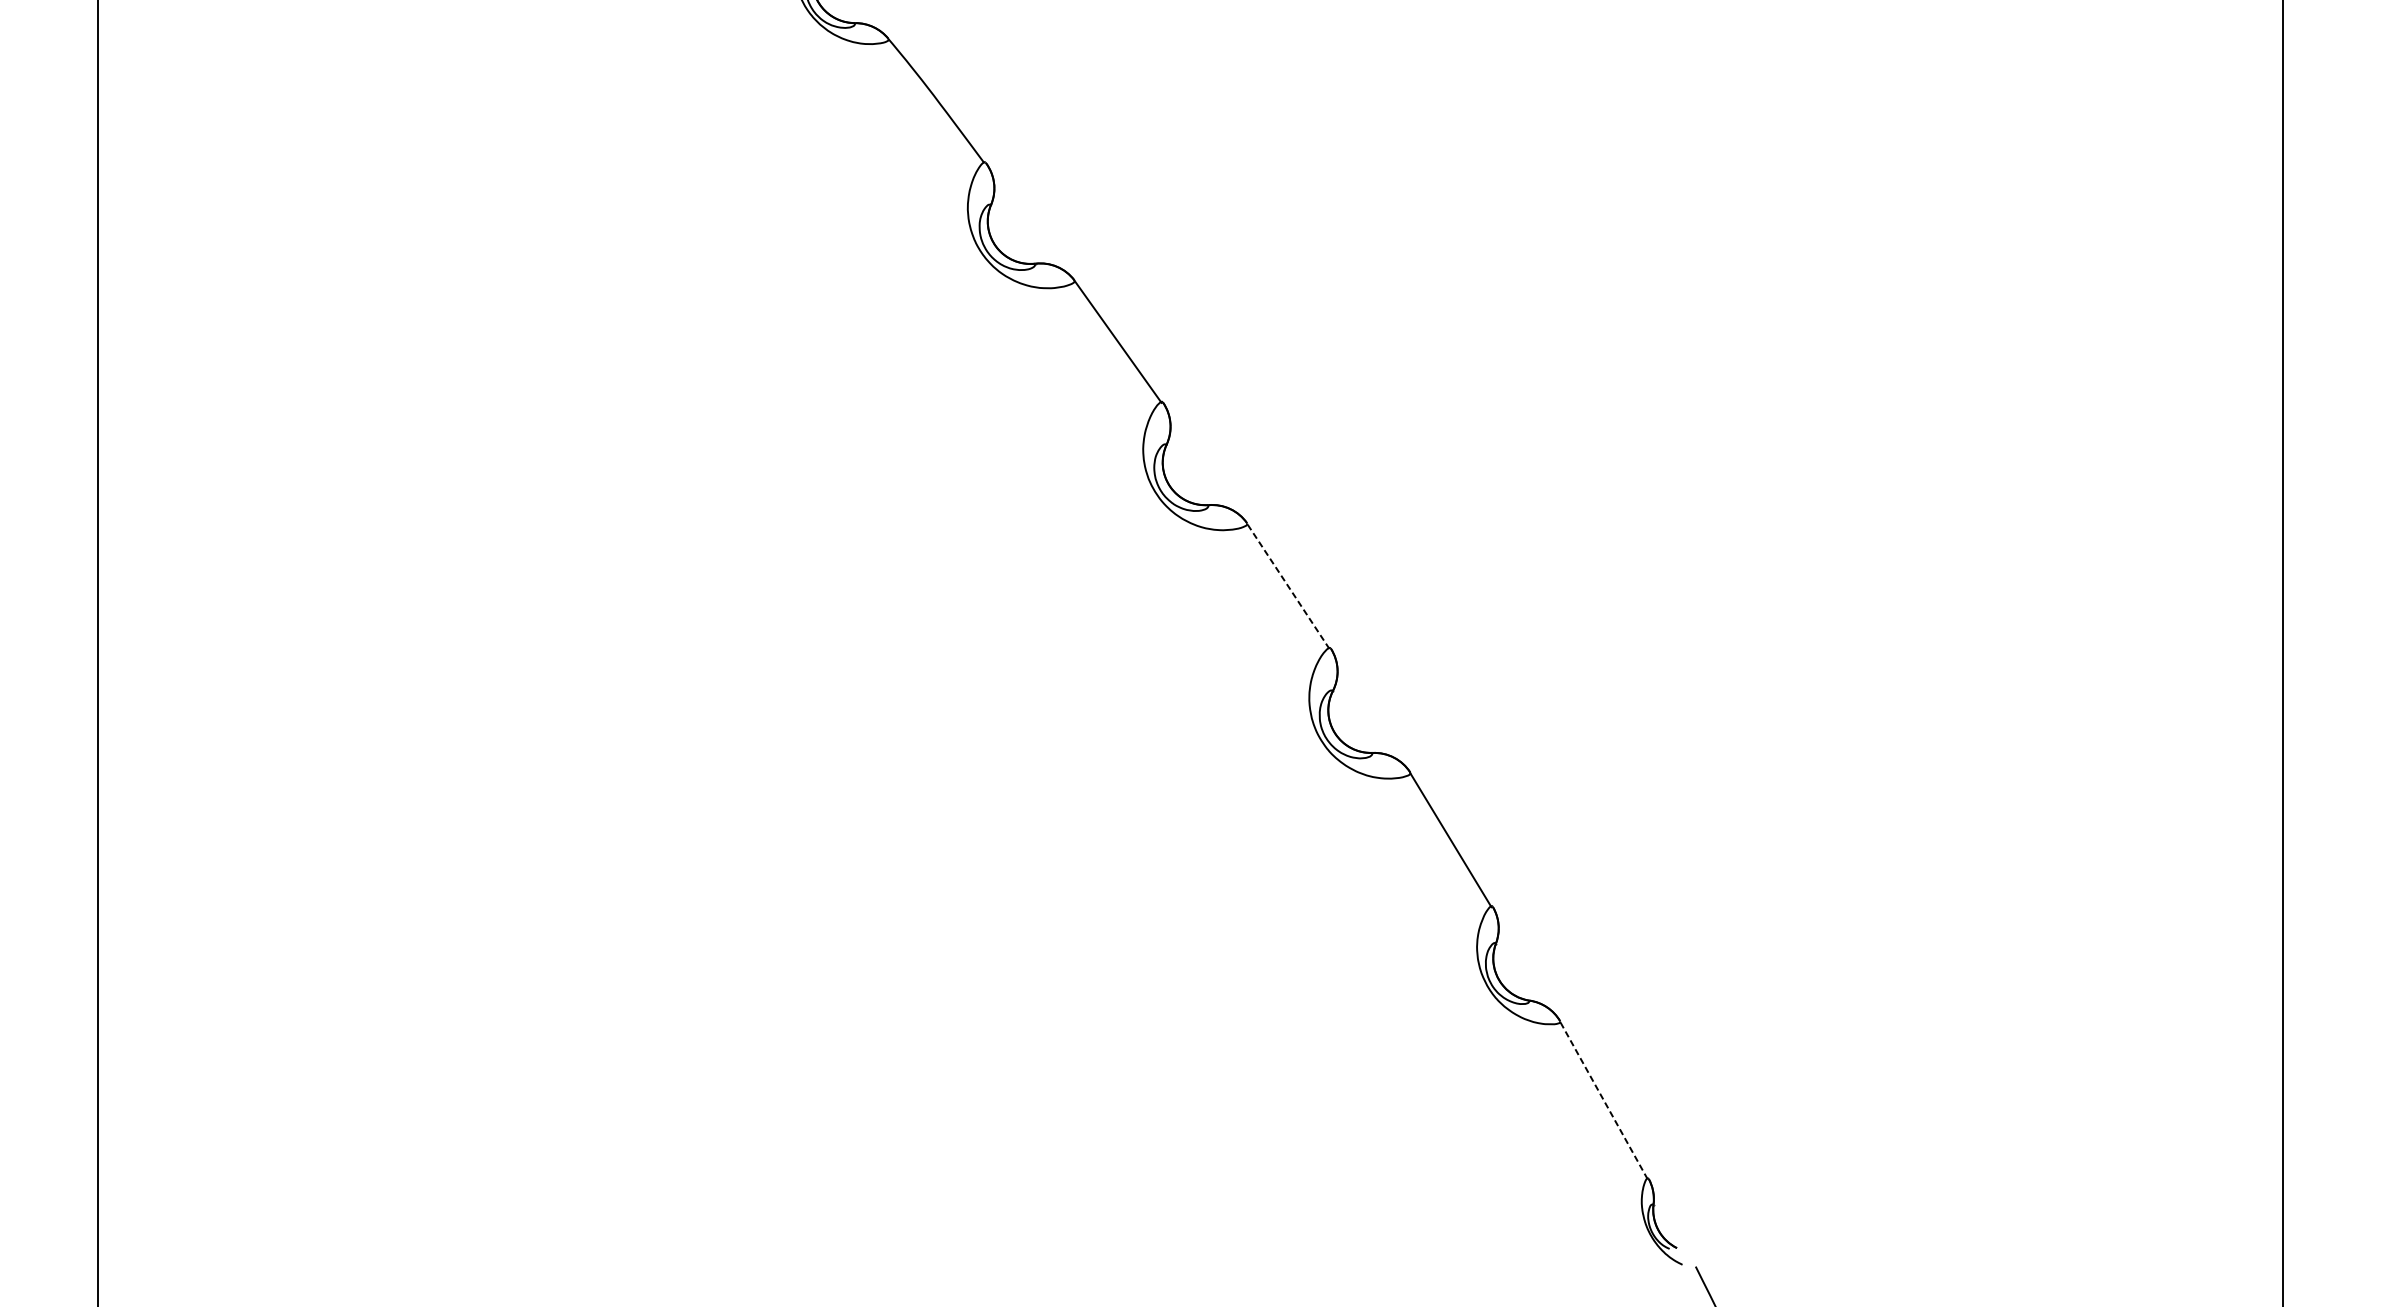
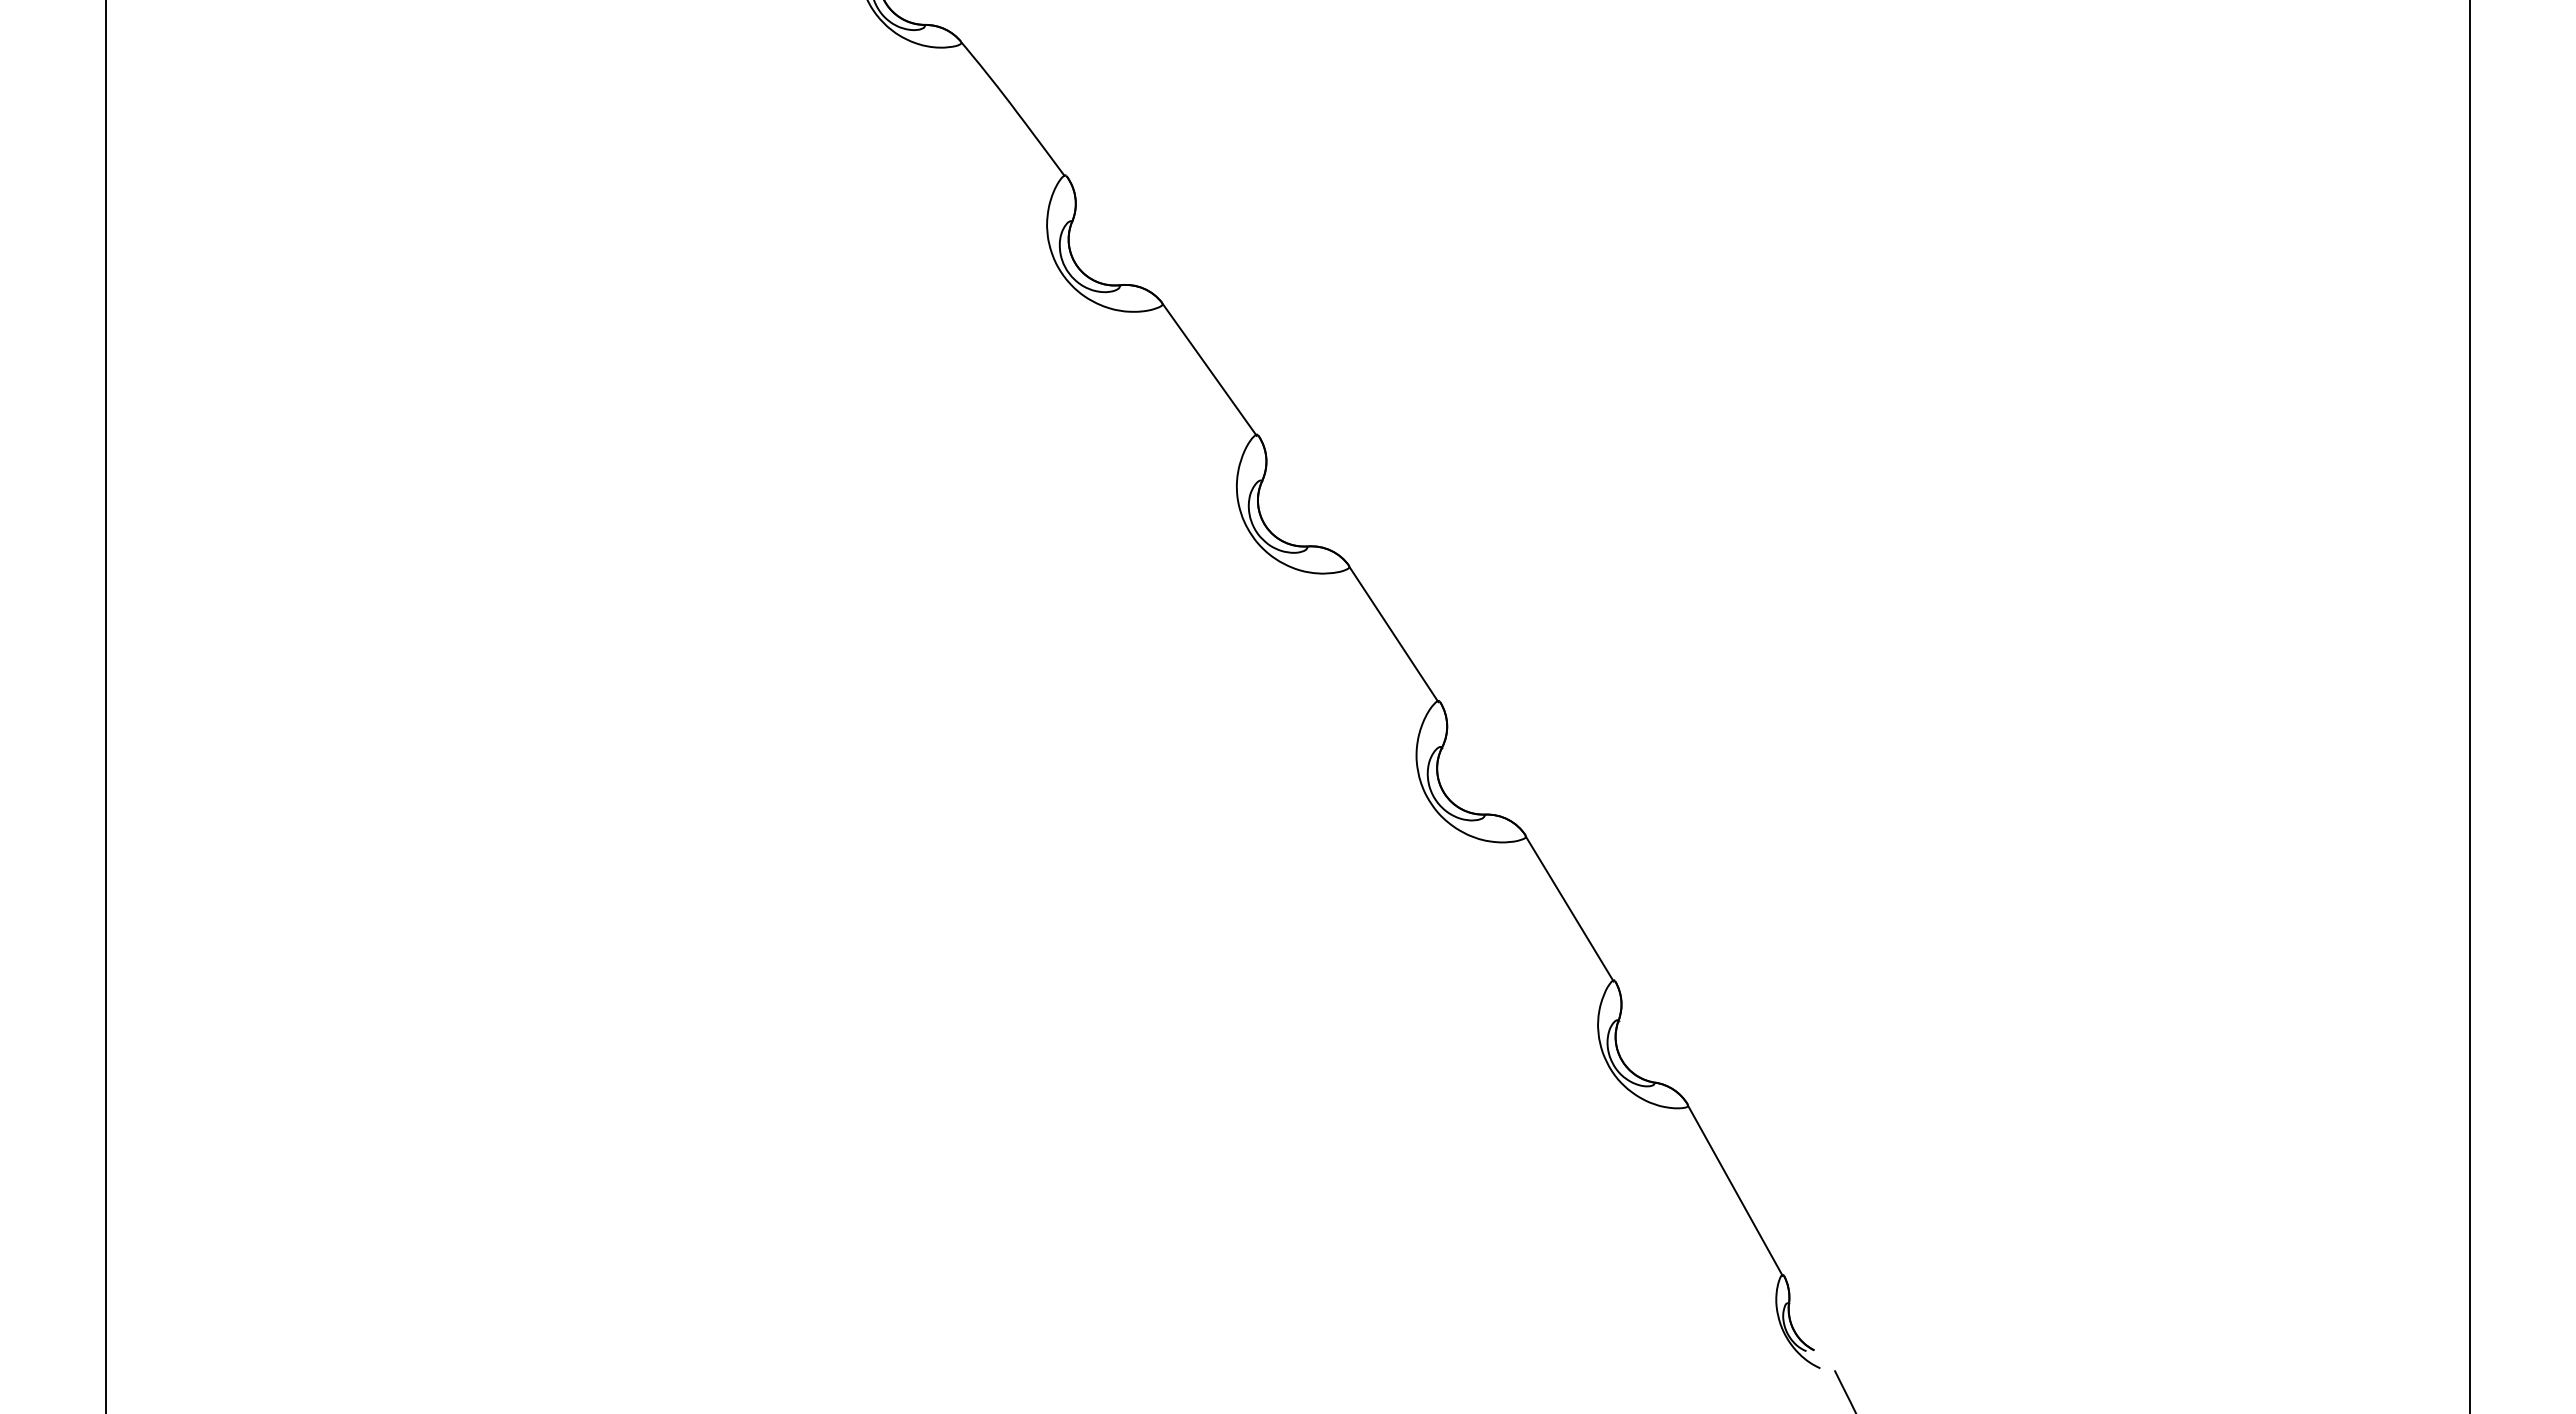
line: (1288, 585) -> (1393, 633), dashed -> solid
line: (1604, 1100) -> (1735, 1190), dashed -> solid

